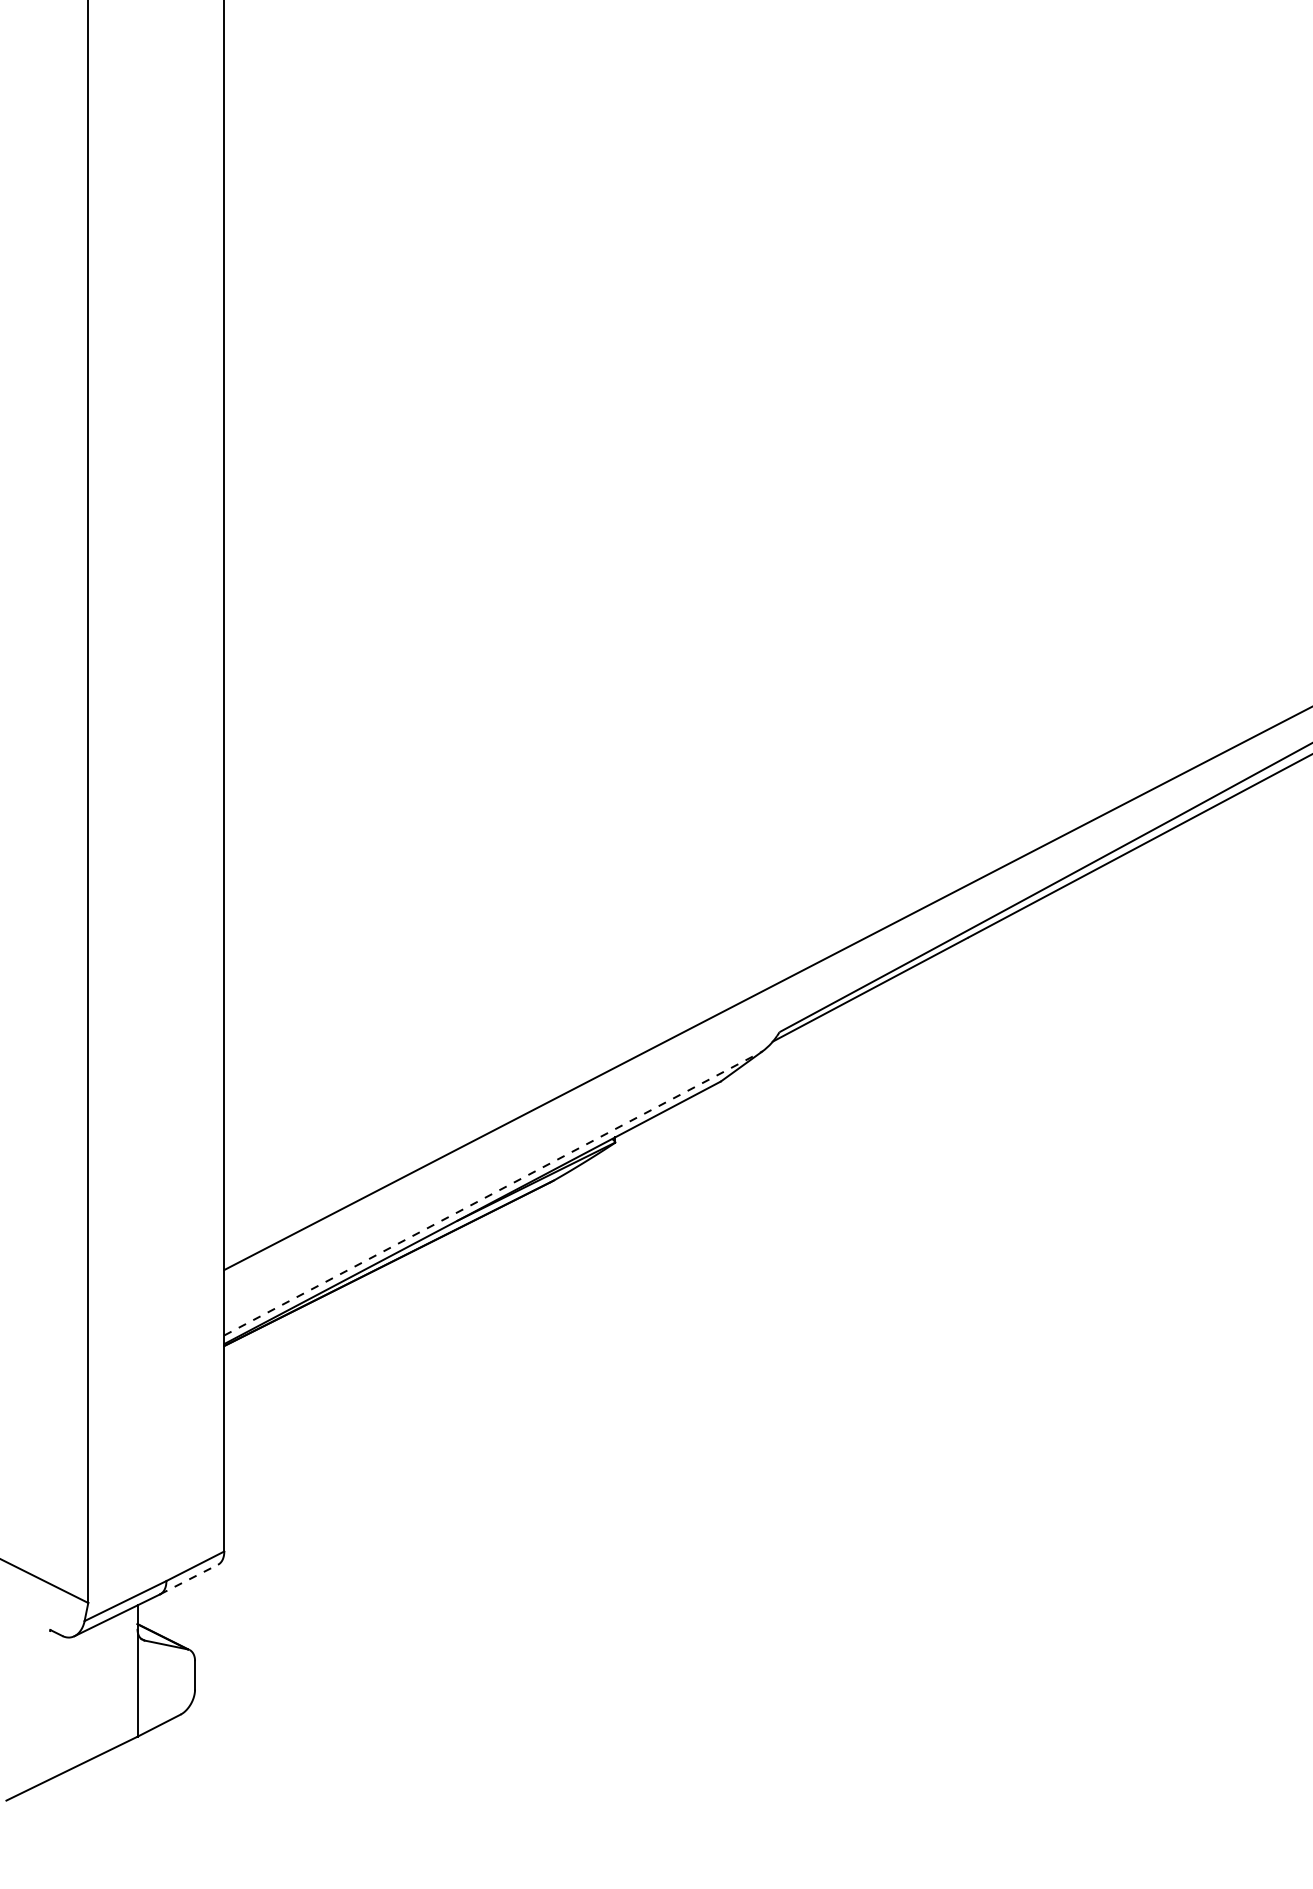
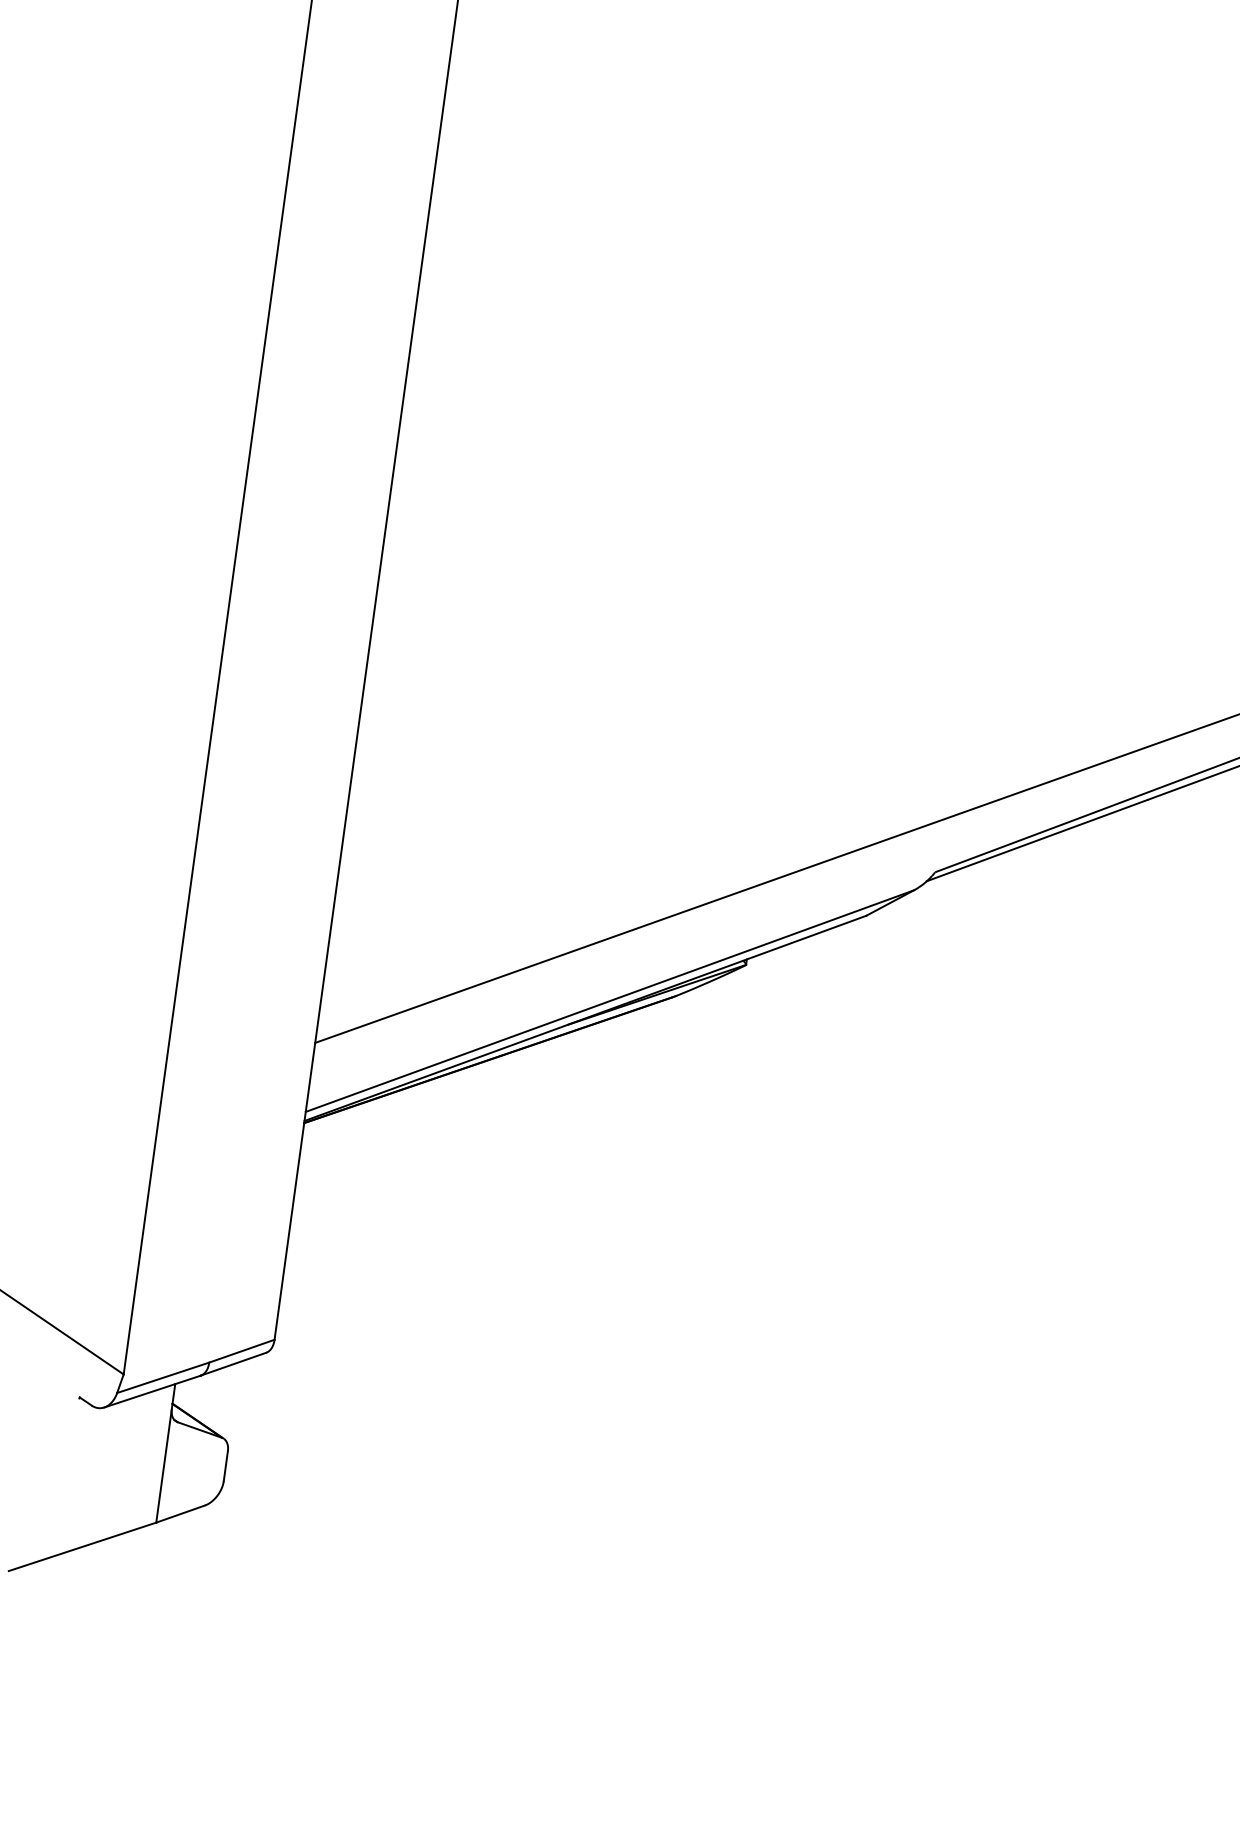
line: (493, 1193) -> (610, 1001), dashed -> solid
line: (189, 1579) -> (233, 1364), dashed -> solid

